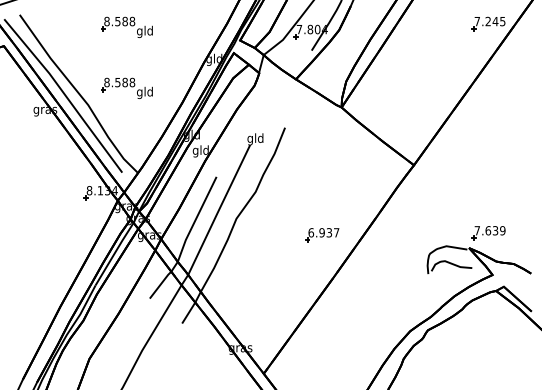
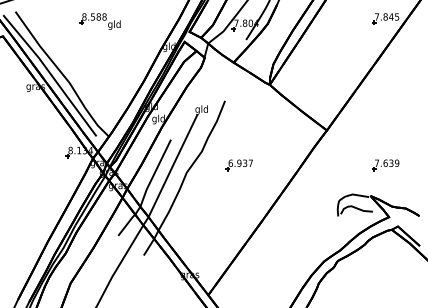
text: (488, 21) -> (385, 16), 7.245 -> 7.845
part: (126, 87) -> (99, 69), removed
part: (488, 233) -> (385, 165), moved
part: (322, 235) -> (239, 165), moved

